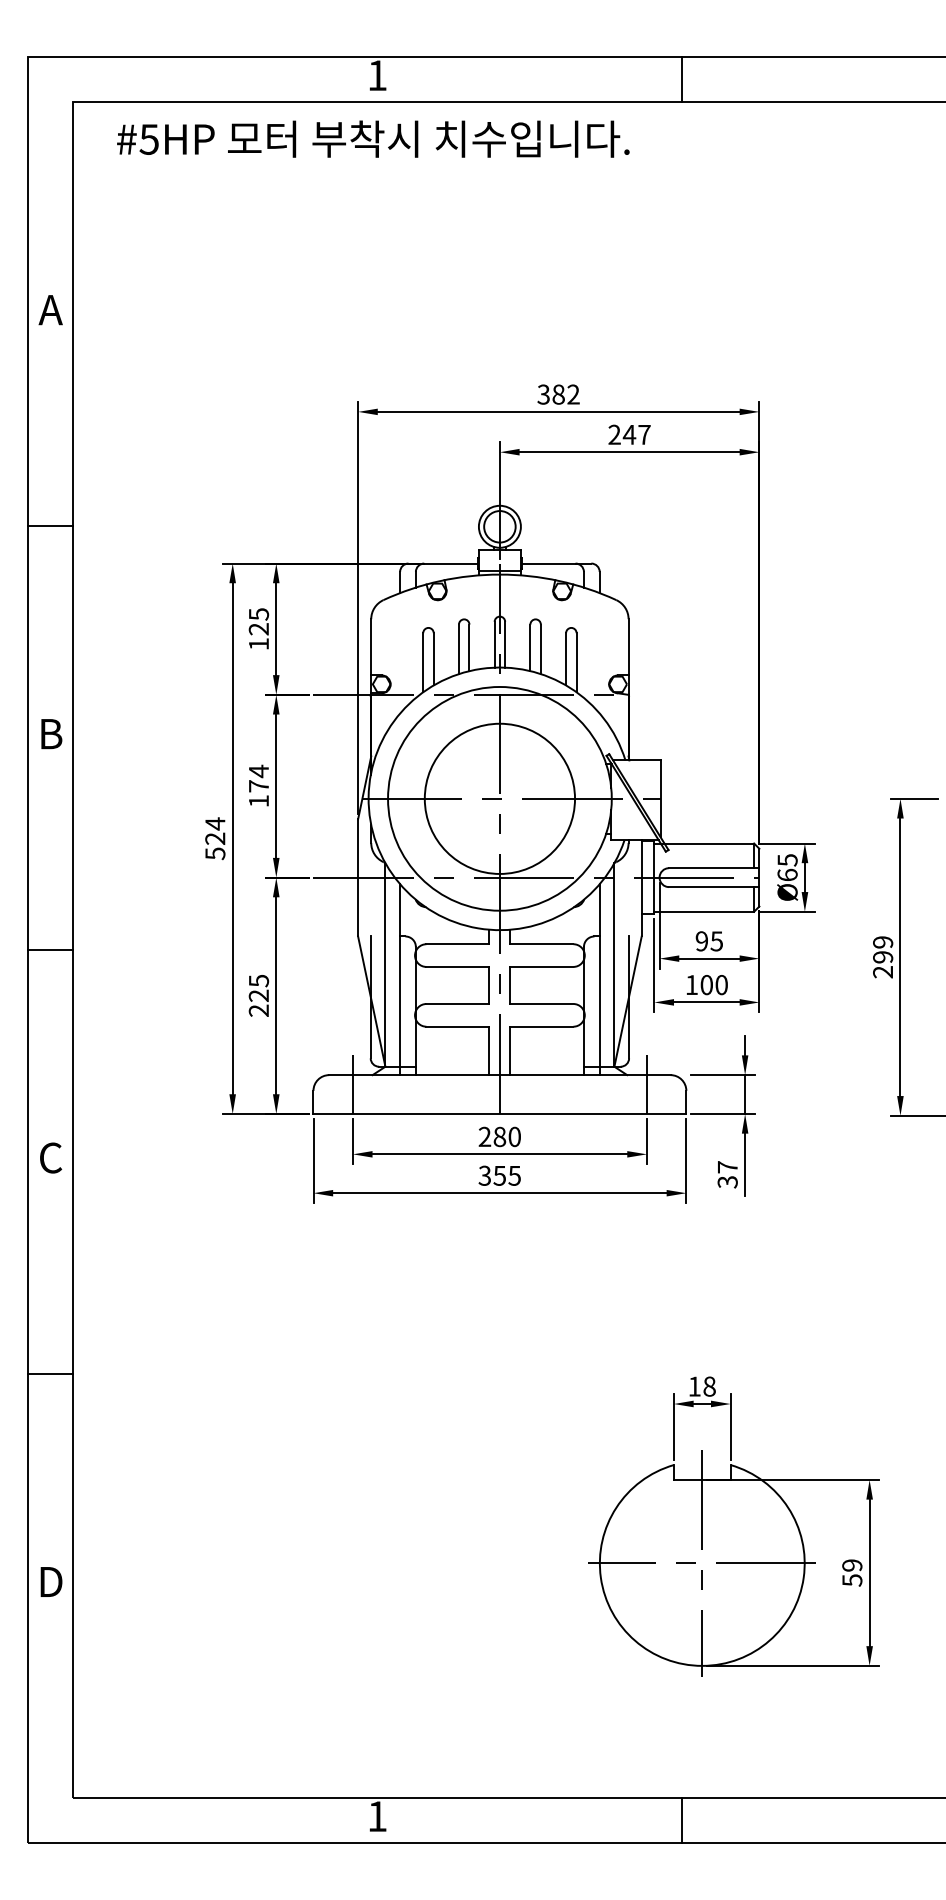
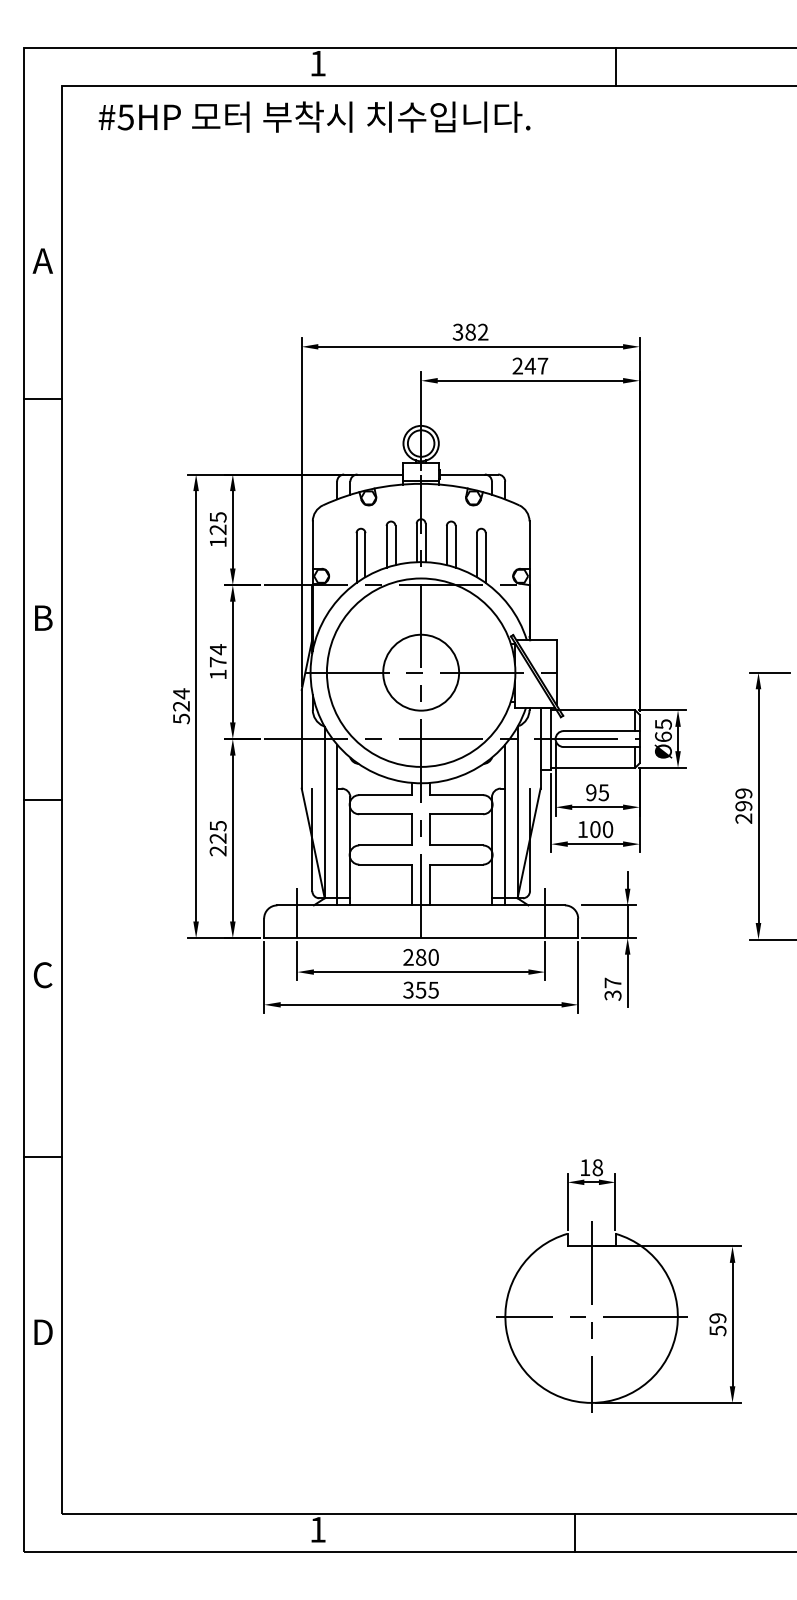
line: (682, 79) -> (616, 66), moved
line: (50, 526) -> (42, 399), moved
circle: (499, 798) -> (420, 672), size x0.6

